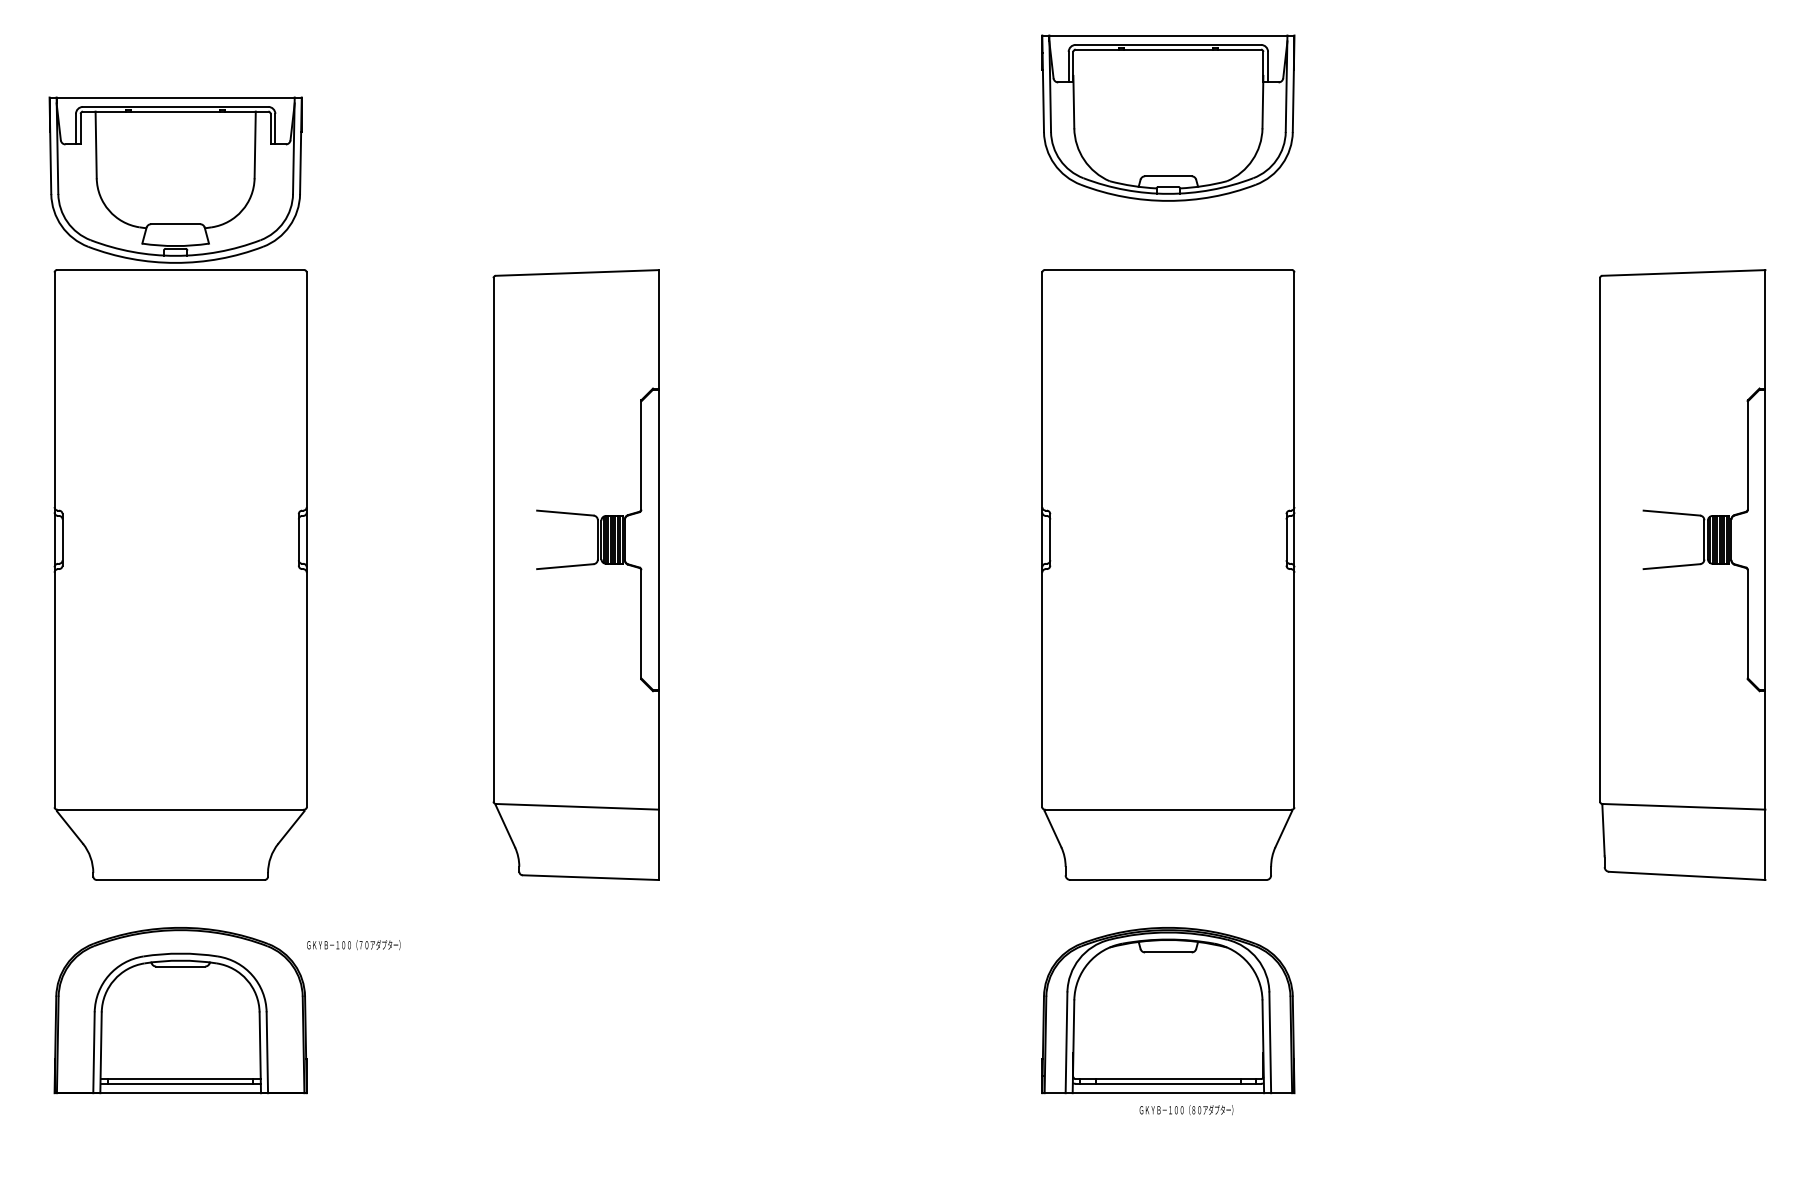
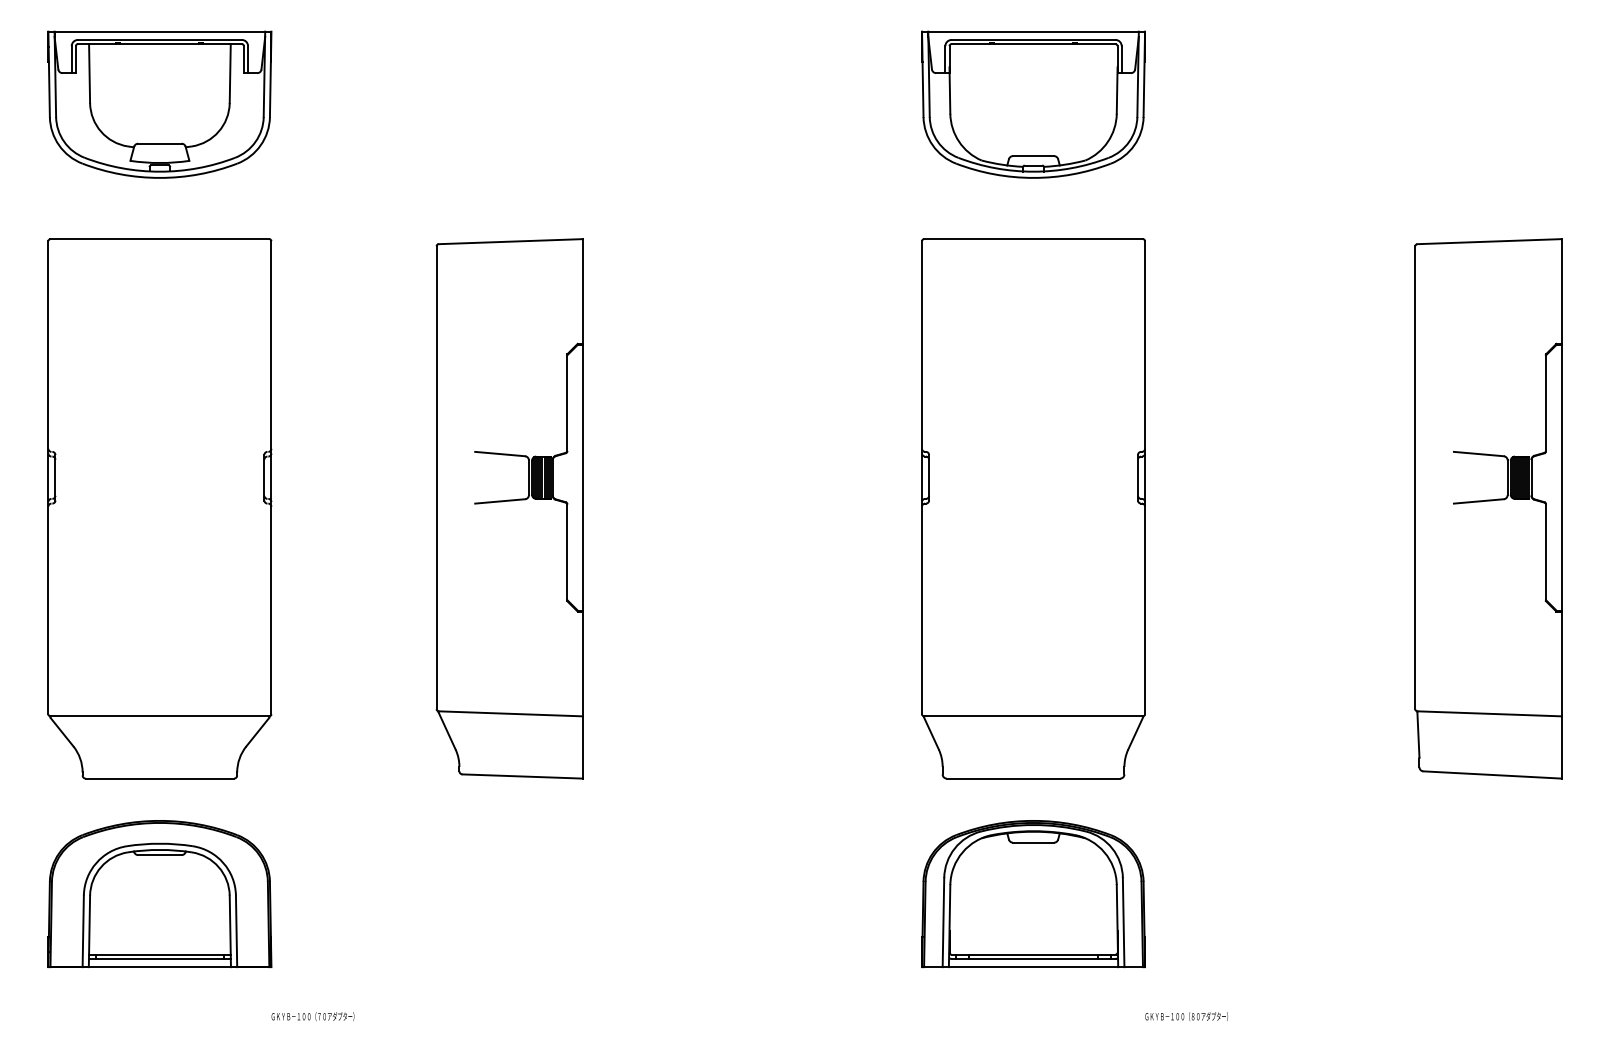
part: (175, 179) -> (159, 104), moved
text: (353, 945) -> (312, 1016), moved
text: (1186, 1110) -> (1186, 1016), moved

